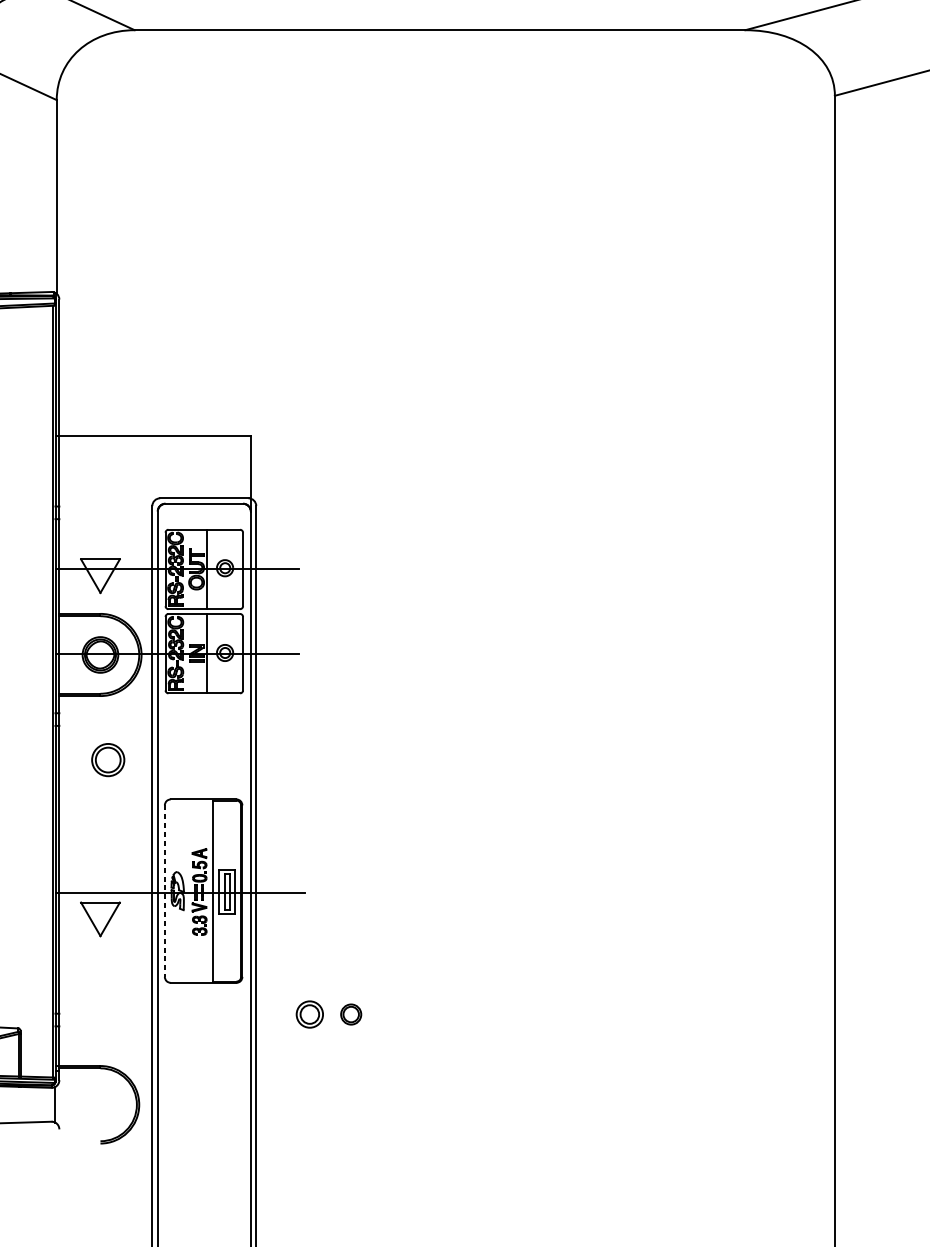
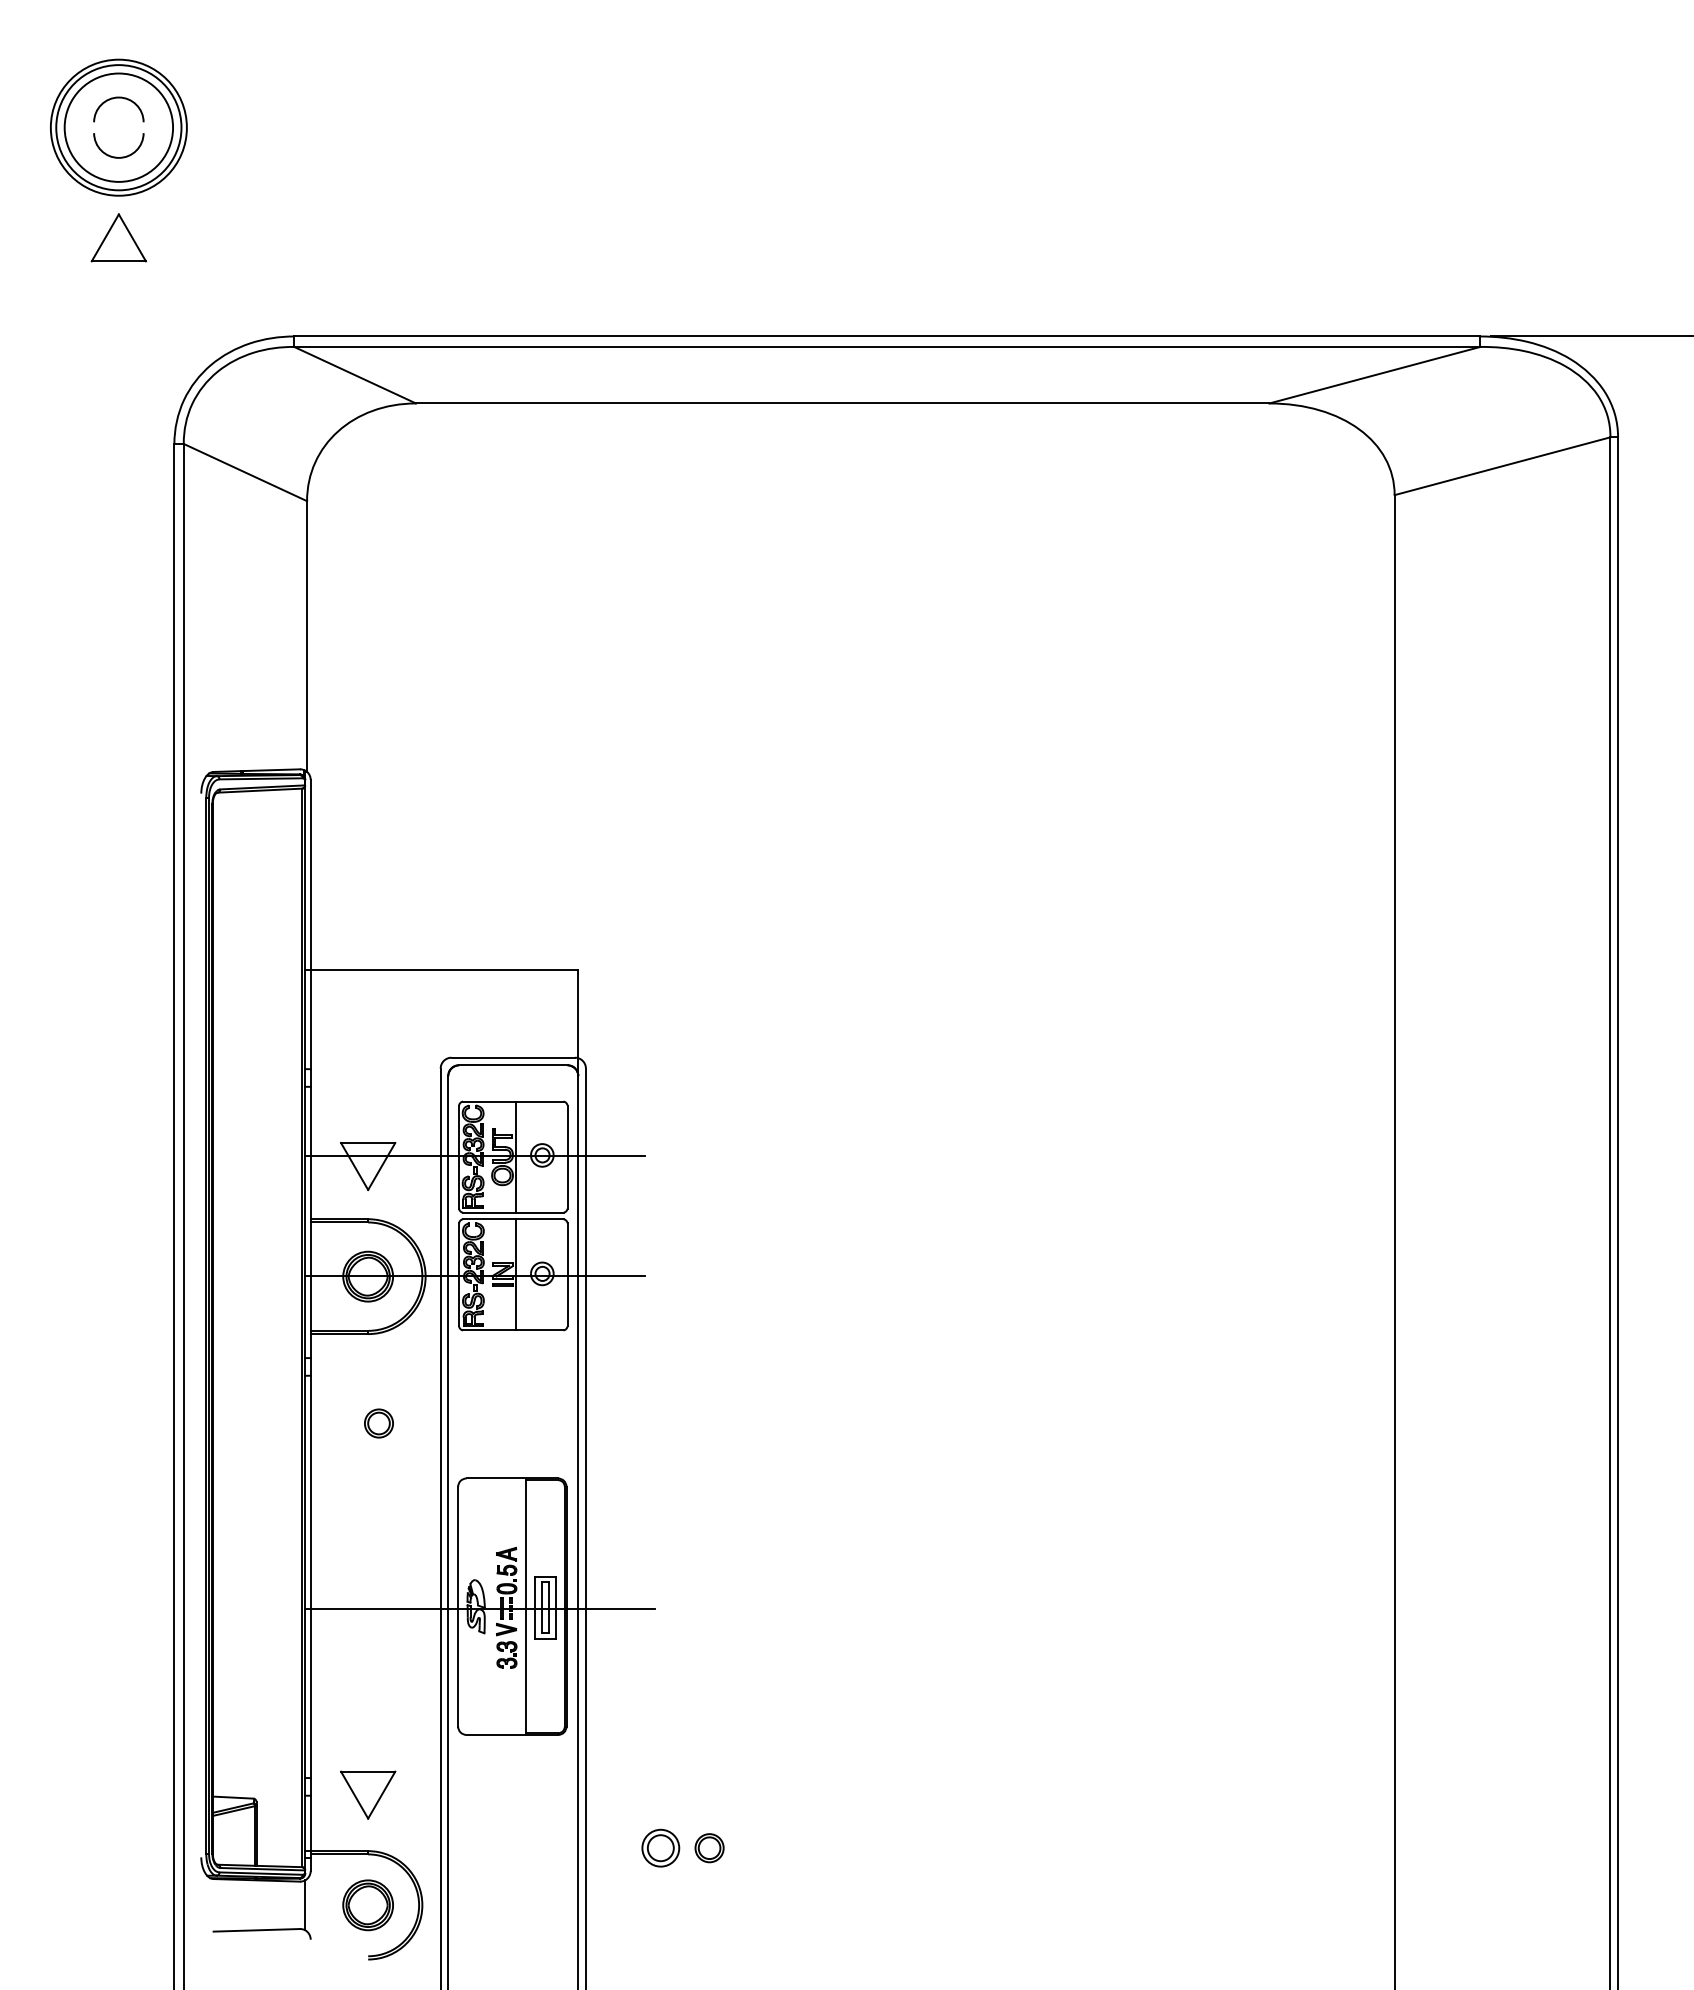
part: (107, 760) -> (378, 1423), size x0.62
line: (165, 890) -> (458, 1606), dashed -> solid
part: (100, 918) -> (368, 1794), moved
part: (309, 1014) -> (660, 1847), moved
part: (351, 1014) -> (709, 1848), moved
part: (99, 1104) -> (367, 1905), added

